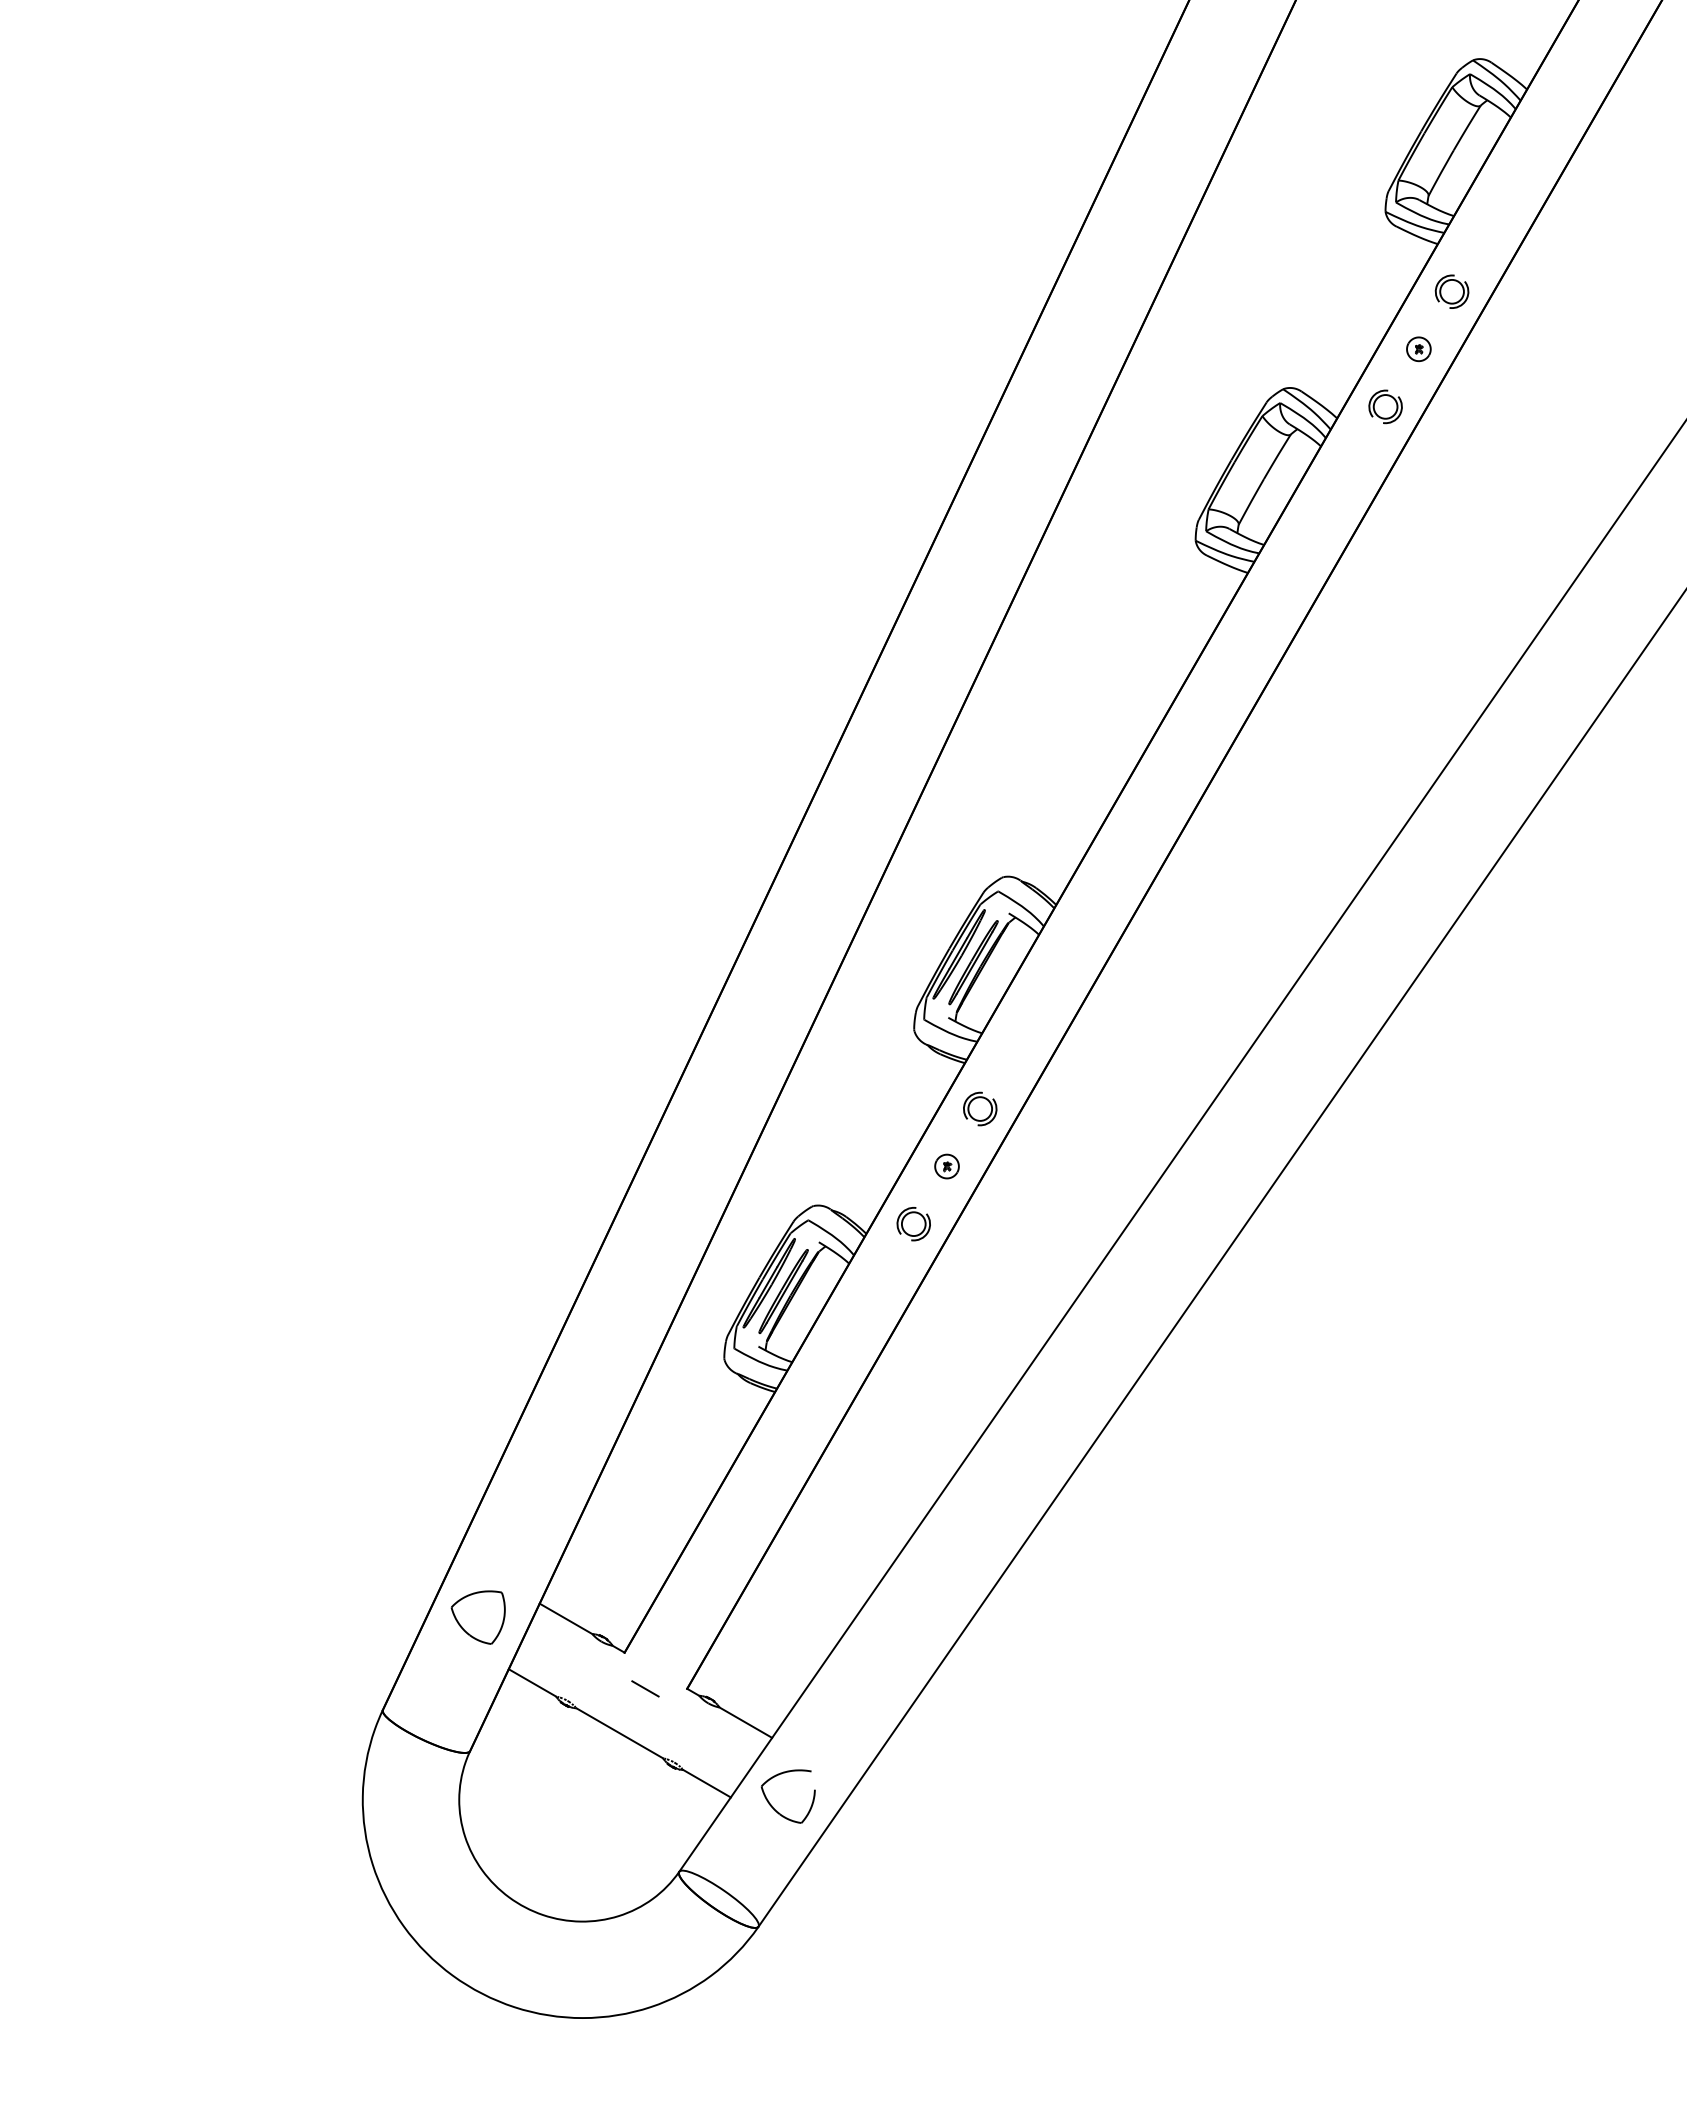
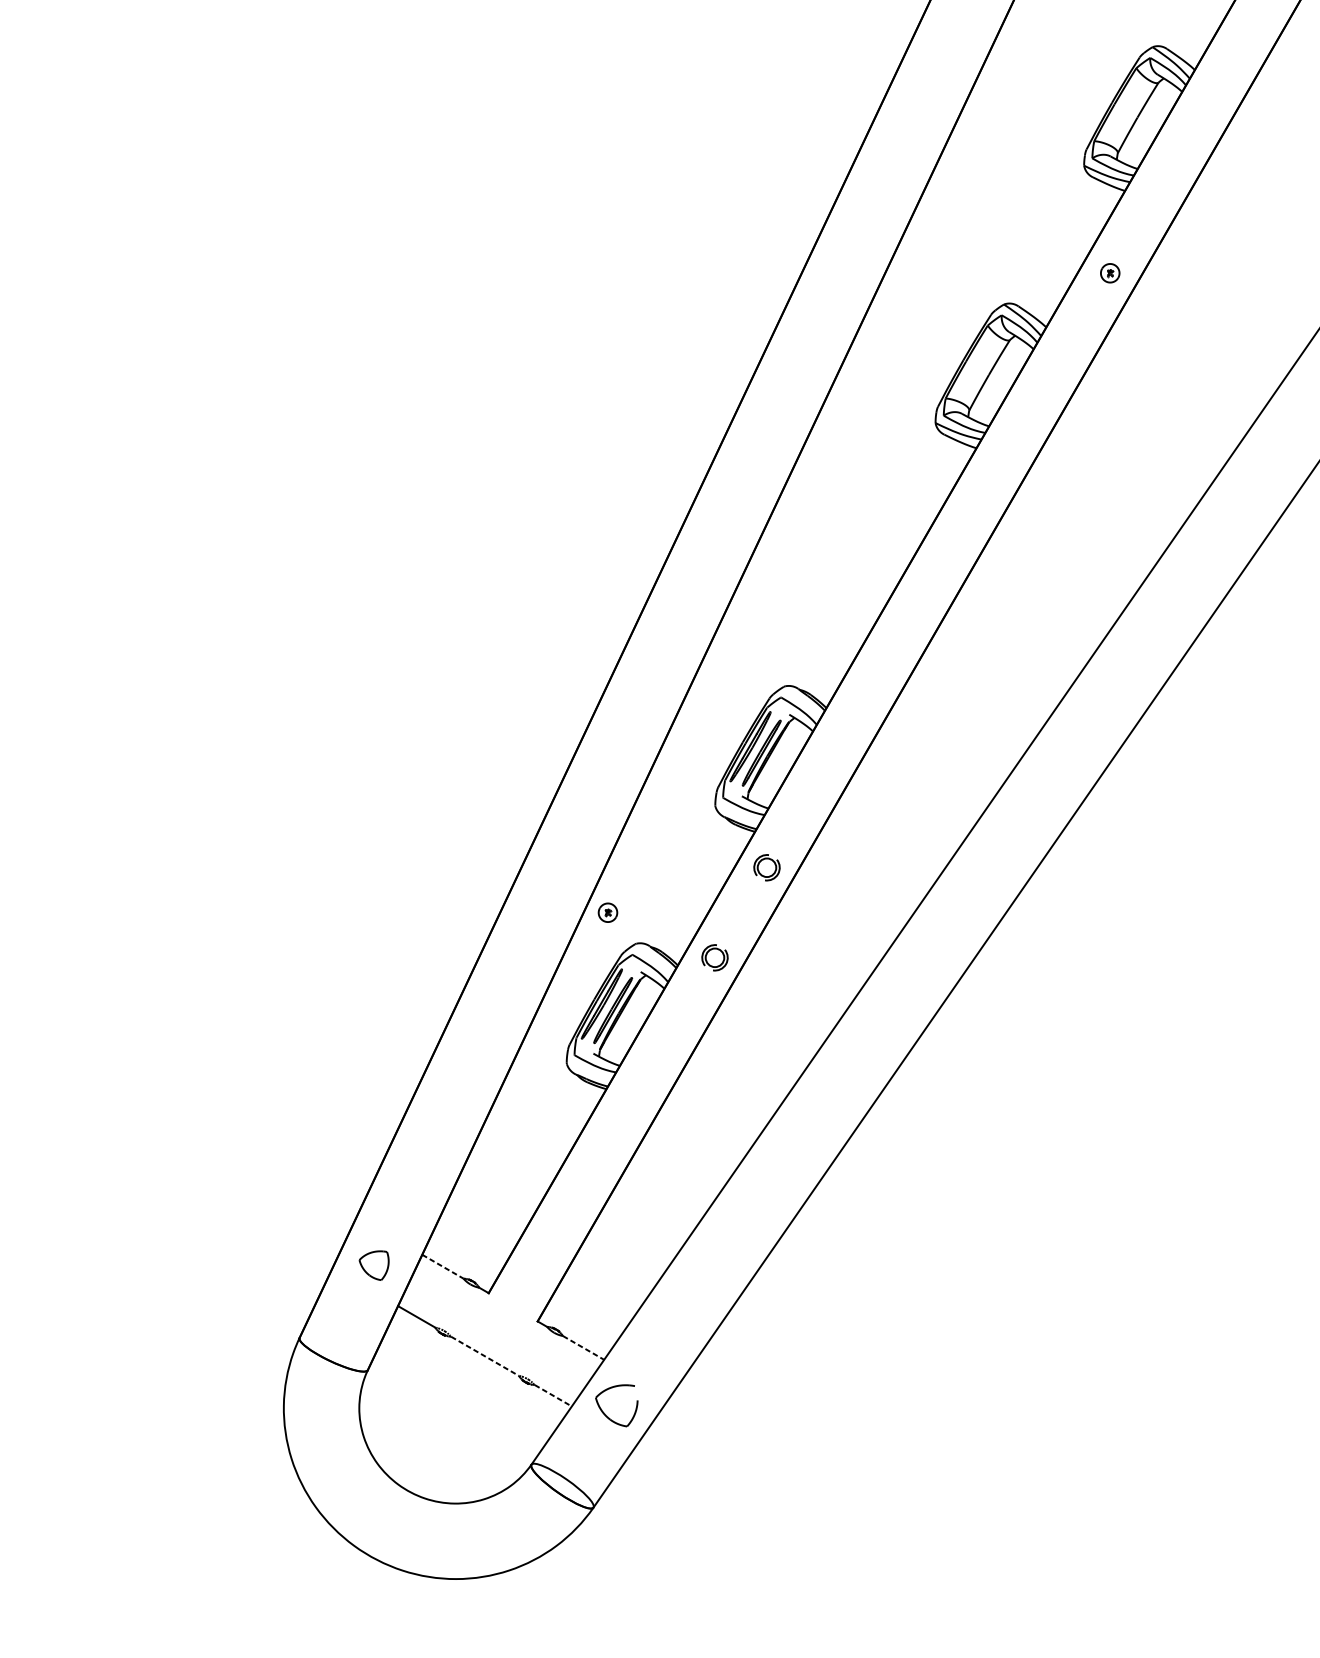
part: (1451, 291) -> (1135, 228), removed
part: (1385, 406) -> (1084, 318), removed
part: (946, 1166) -> (607, 912), moved
part: (477, 1617) -> (373, 1265), size x0.7
line: (566, 1619) -> (443, 1267), solid -> dashed
line: (645, 1688) -> (505, 1321), removed
line: (746, 1722) -> (584, 1347), solid -> dashed
line: (619, 1733) -> (484, 1356), solid -> dashed
line: (707, 1784) -> (553, 1396), solid -> dashed

